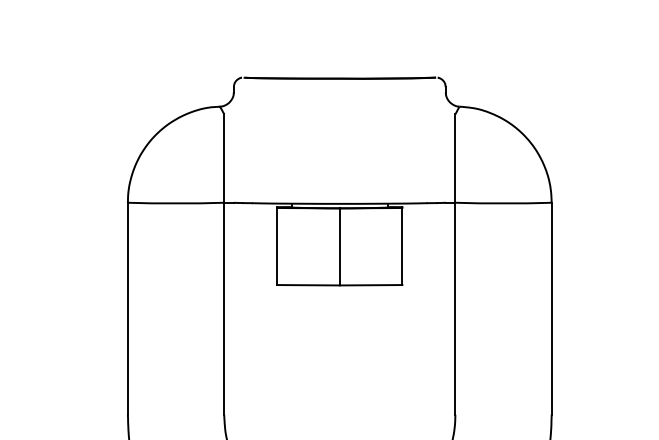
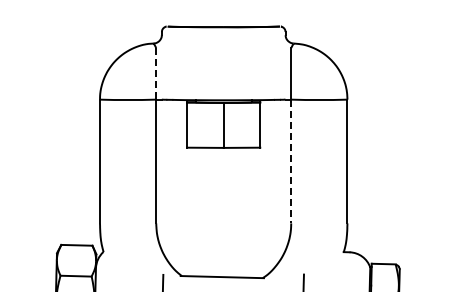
line: (224, 157) -> (156, 73), solid -> dashed
line: (455, 308) -> (291, 161), solid -> dashed

